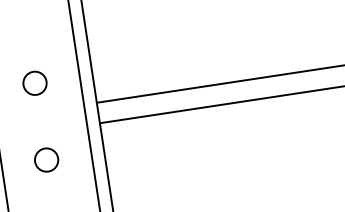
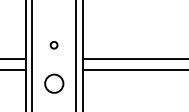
circle: (33, 81) -> (53, 44), size x0.6
circle: (44, 158) -> (53, 82), size x1.6

